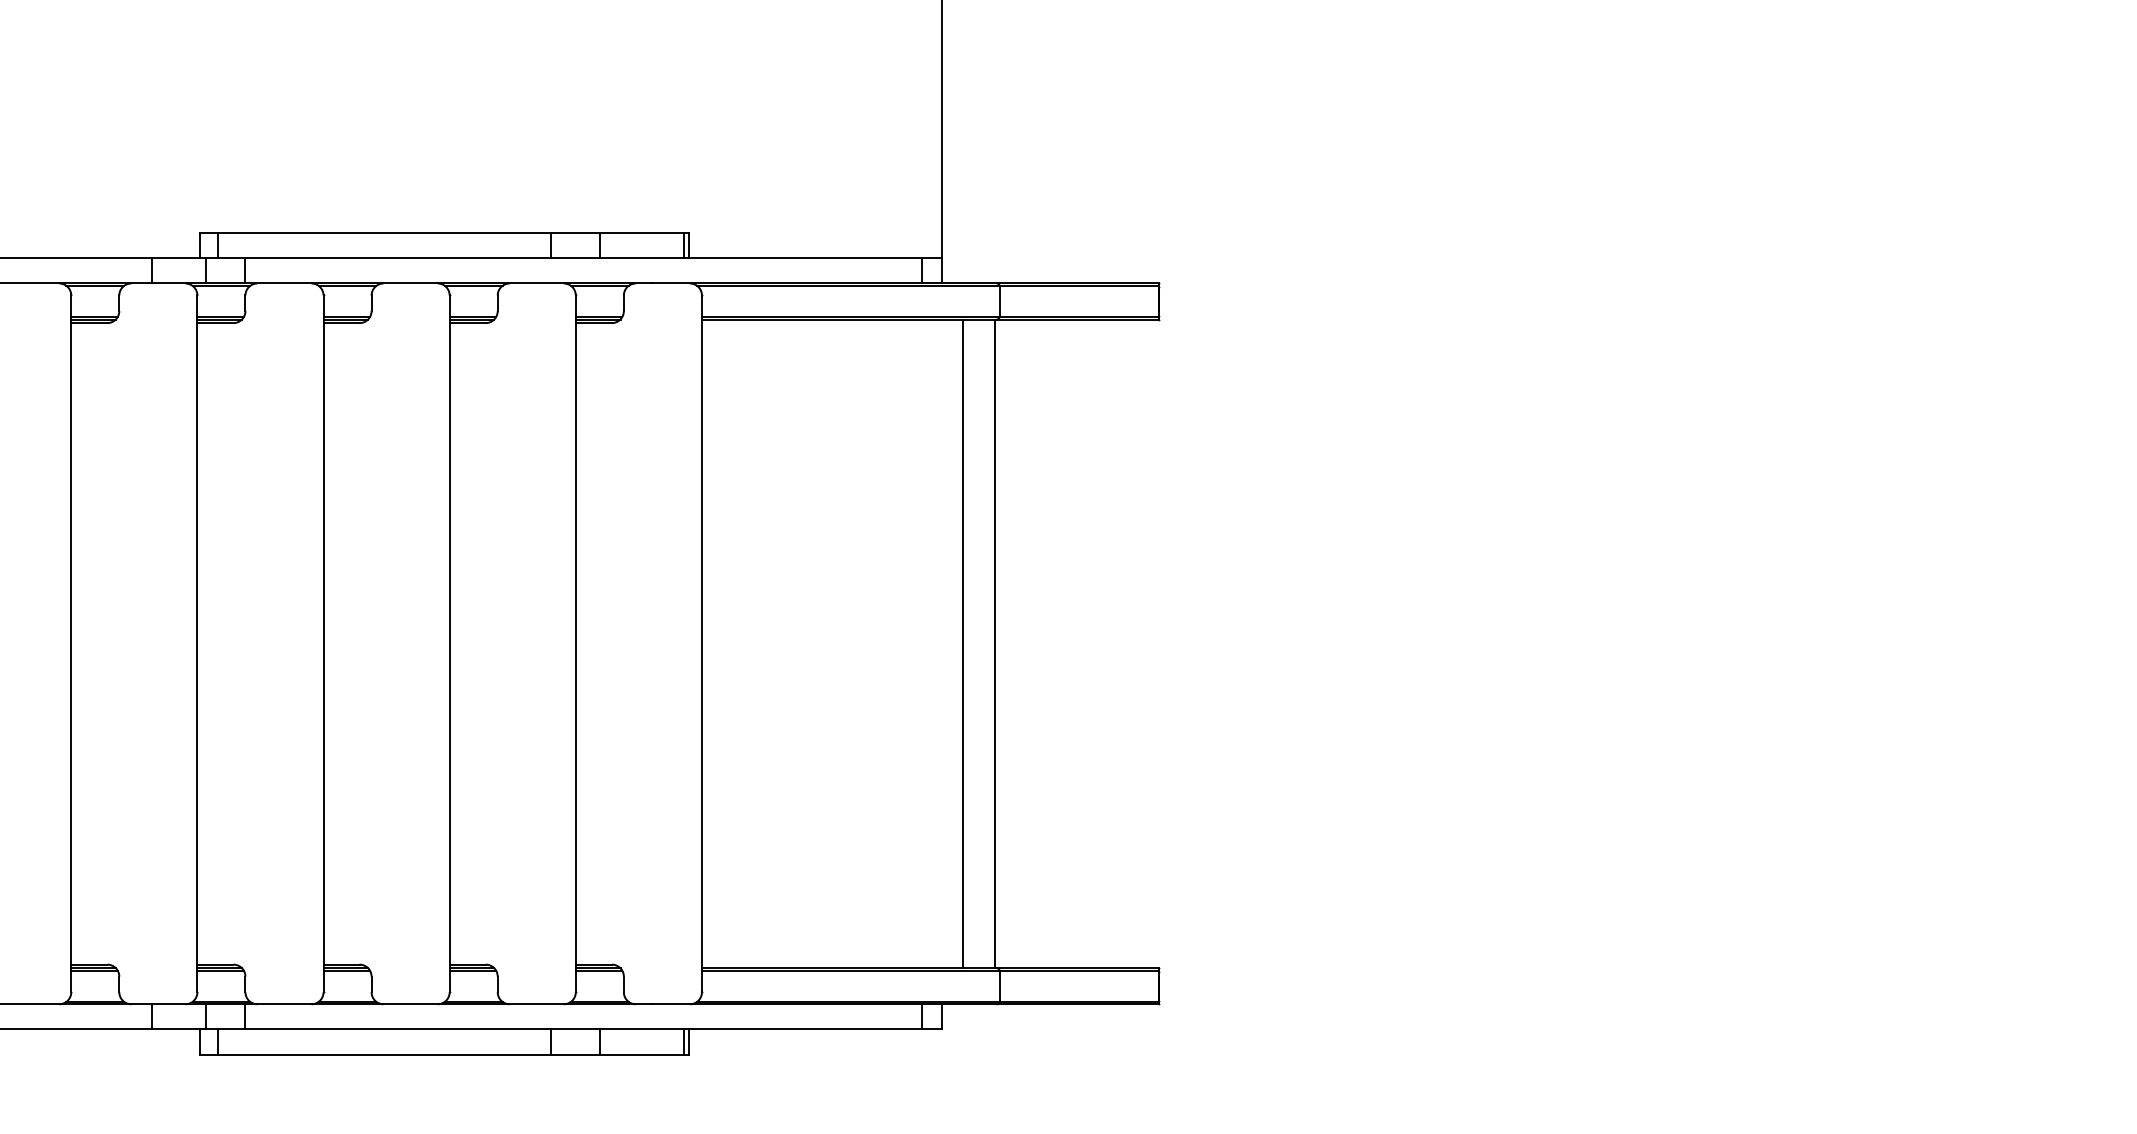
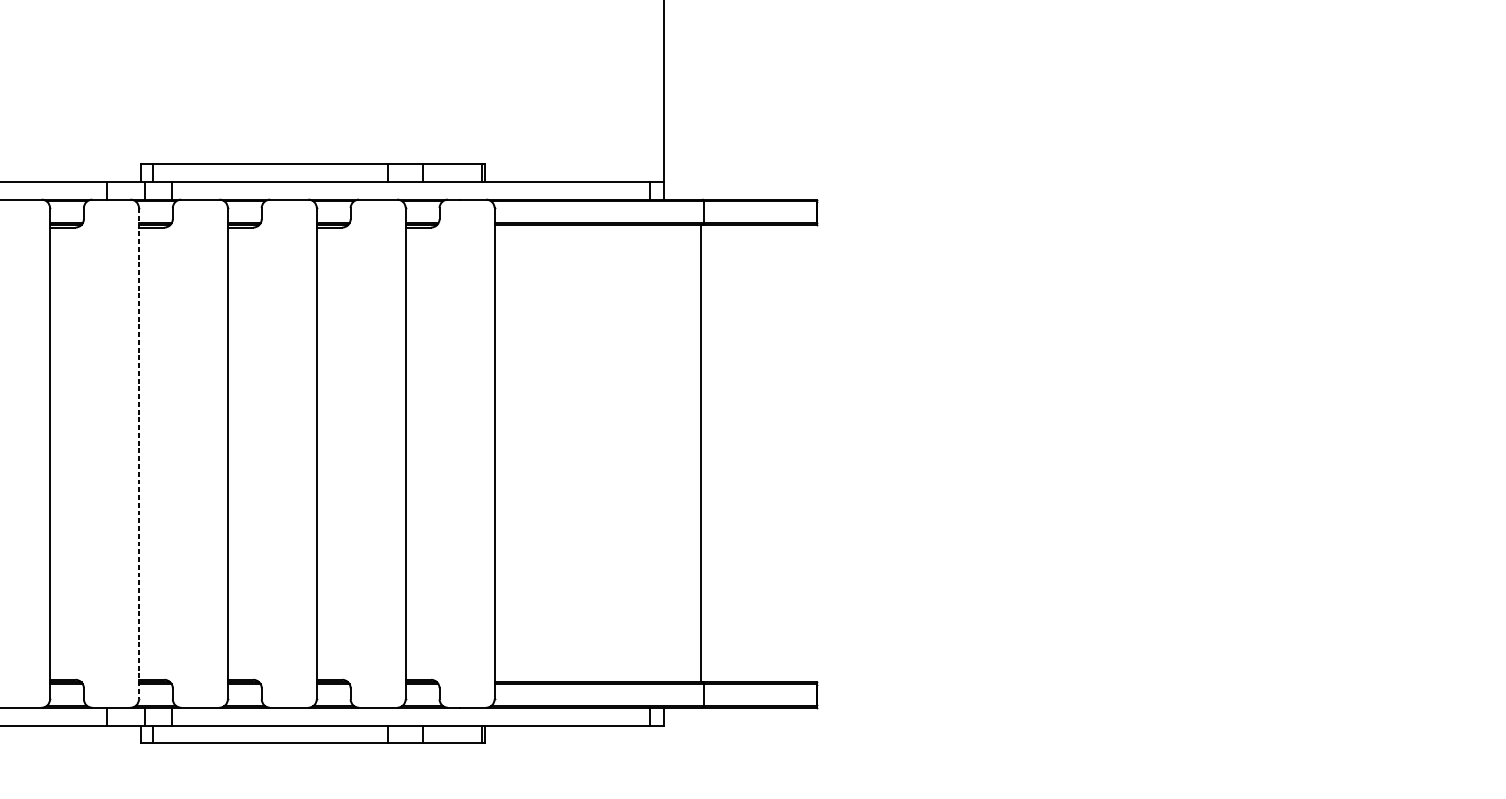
line: (962, 643) -> (678, 453), removed
line: (197, 644) -> (139, 454), solid -> dashed

